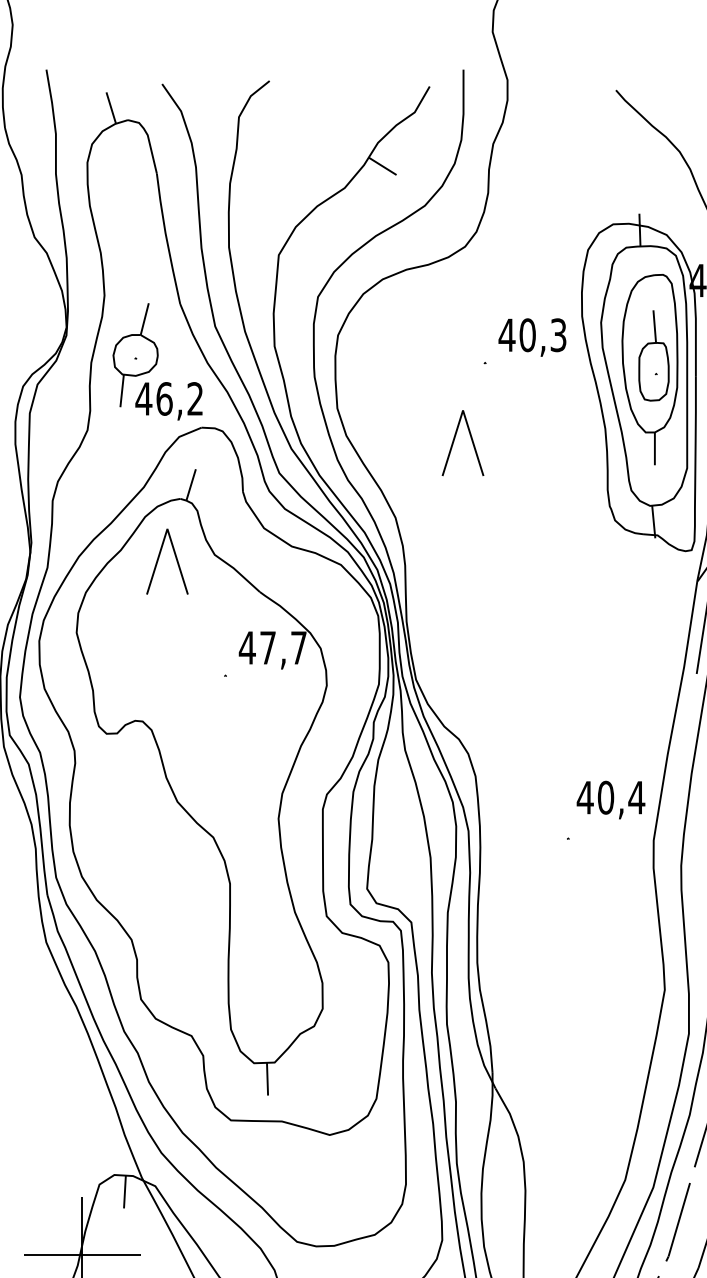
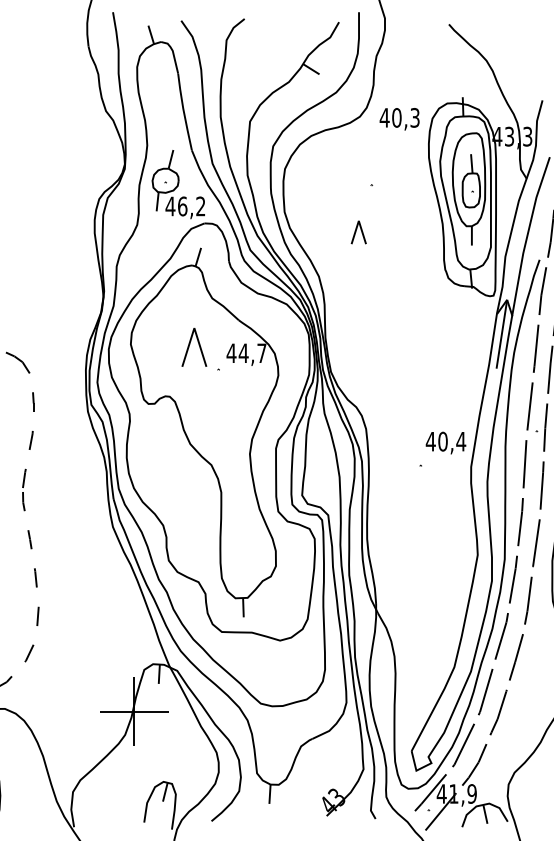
text: (532, 337) -> (399, 119), moved
part: (462, 443) -> (358, 232), size x0.6
part: (167, 560) -> (194, 346), moved
text: (267, 646) -> (243, 352), 47,7 -> 44,7

